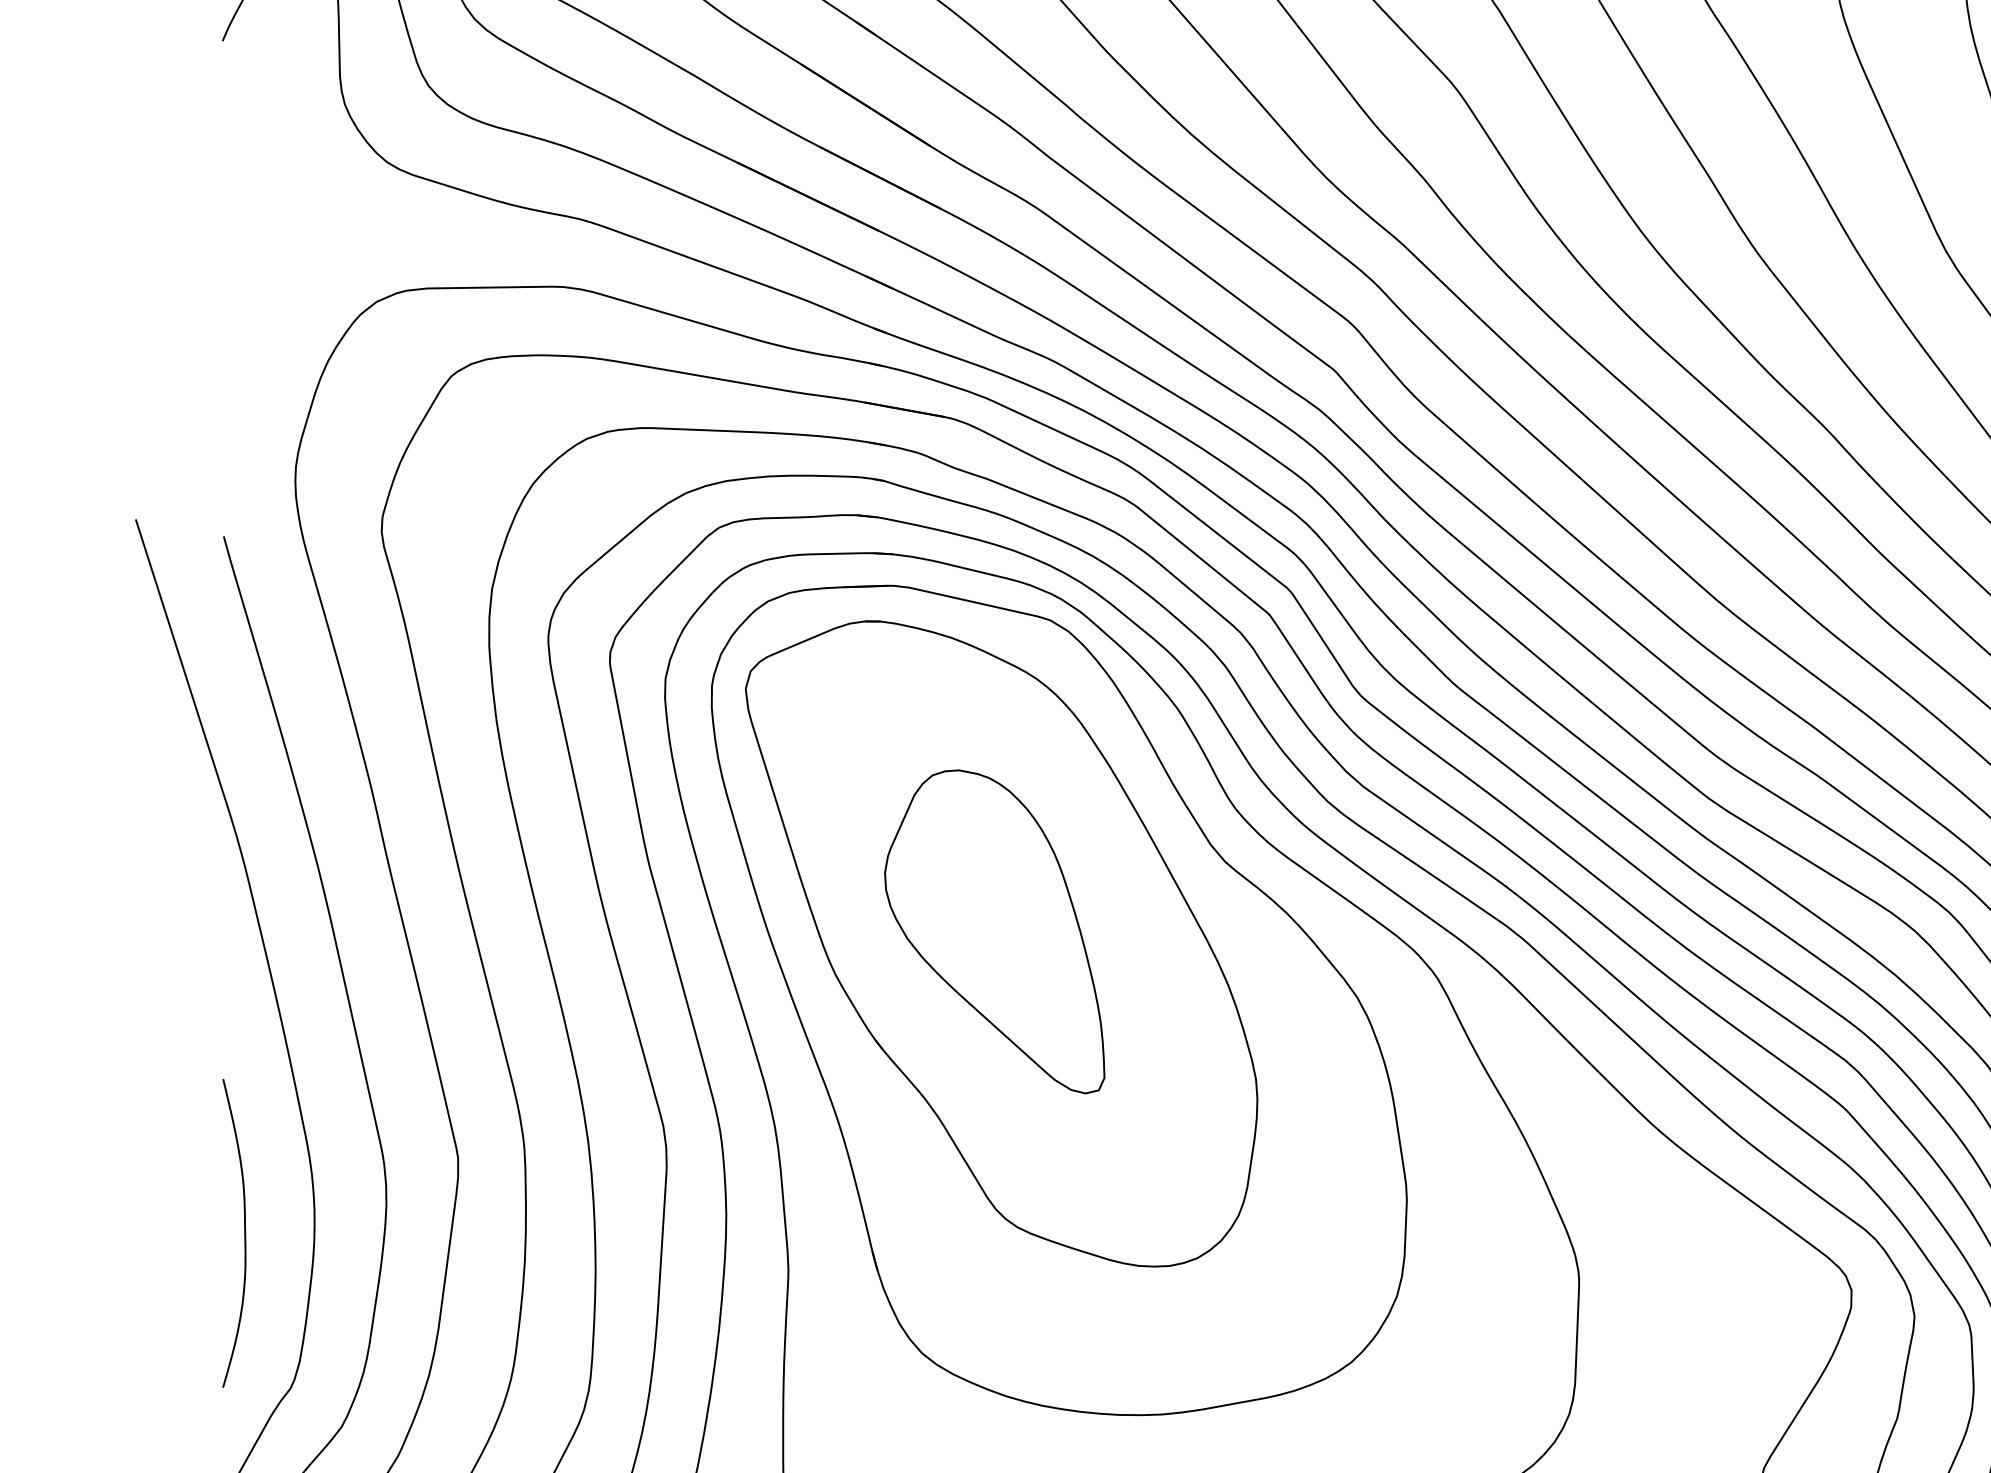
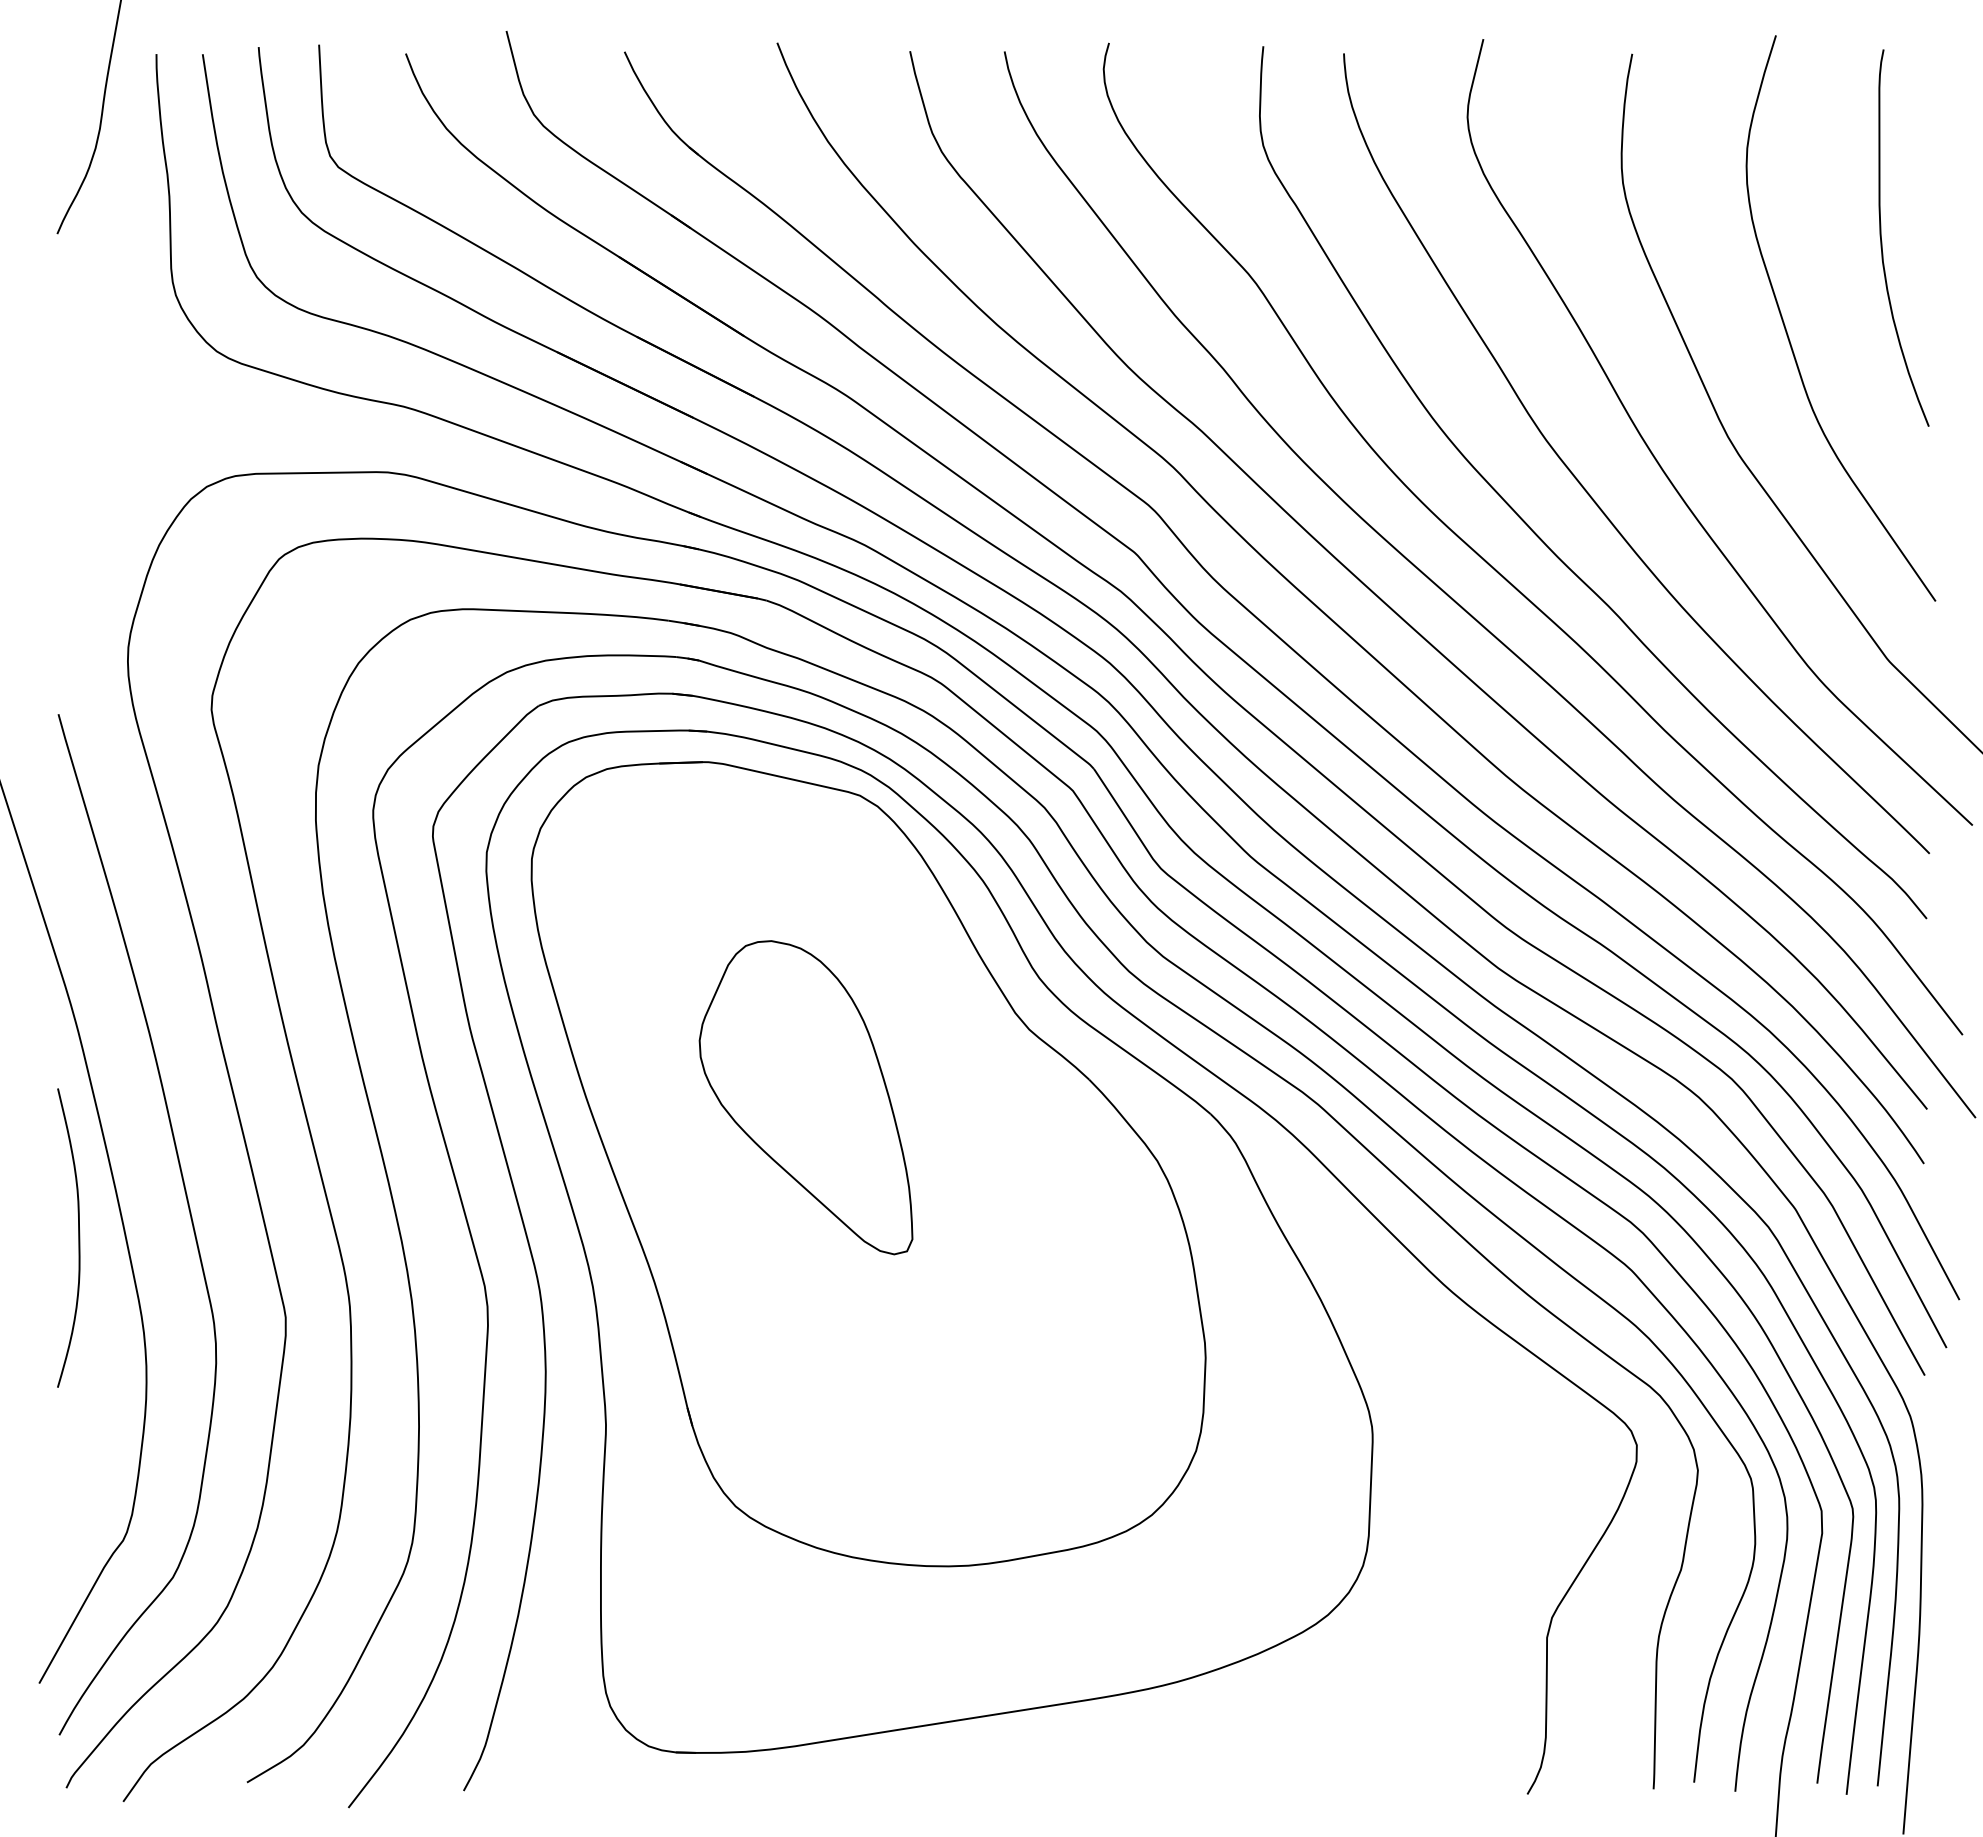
part: (1001, 944) -> (812, 1109), removed
curve: (244, 1232) -> (78, 1237), moved

